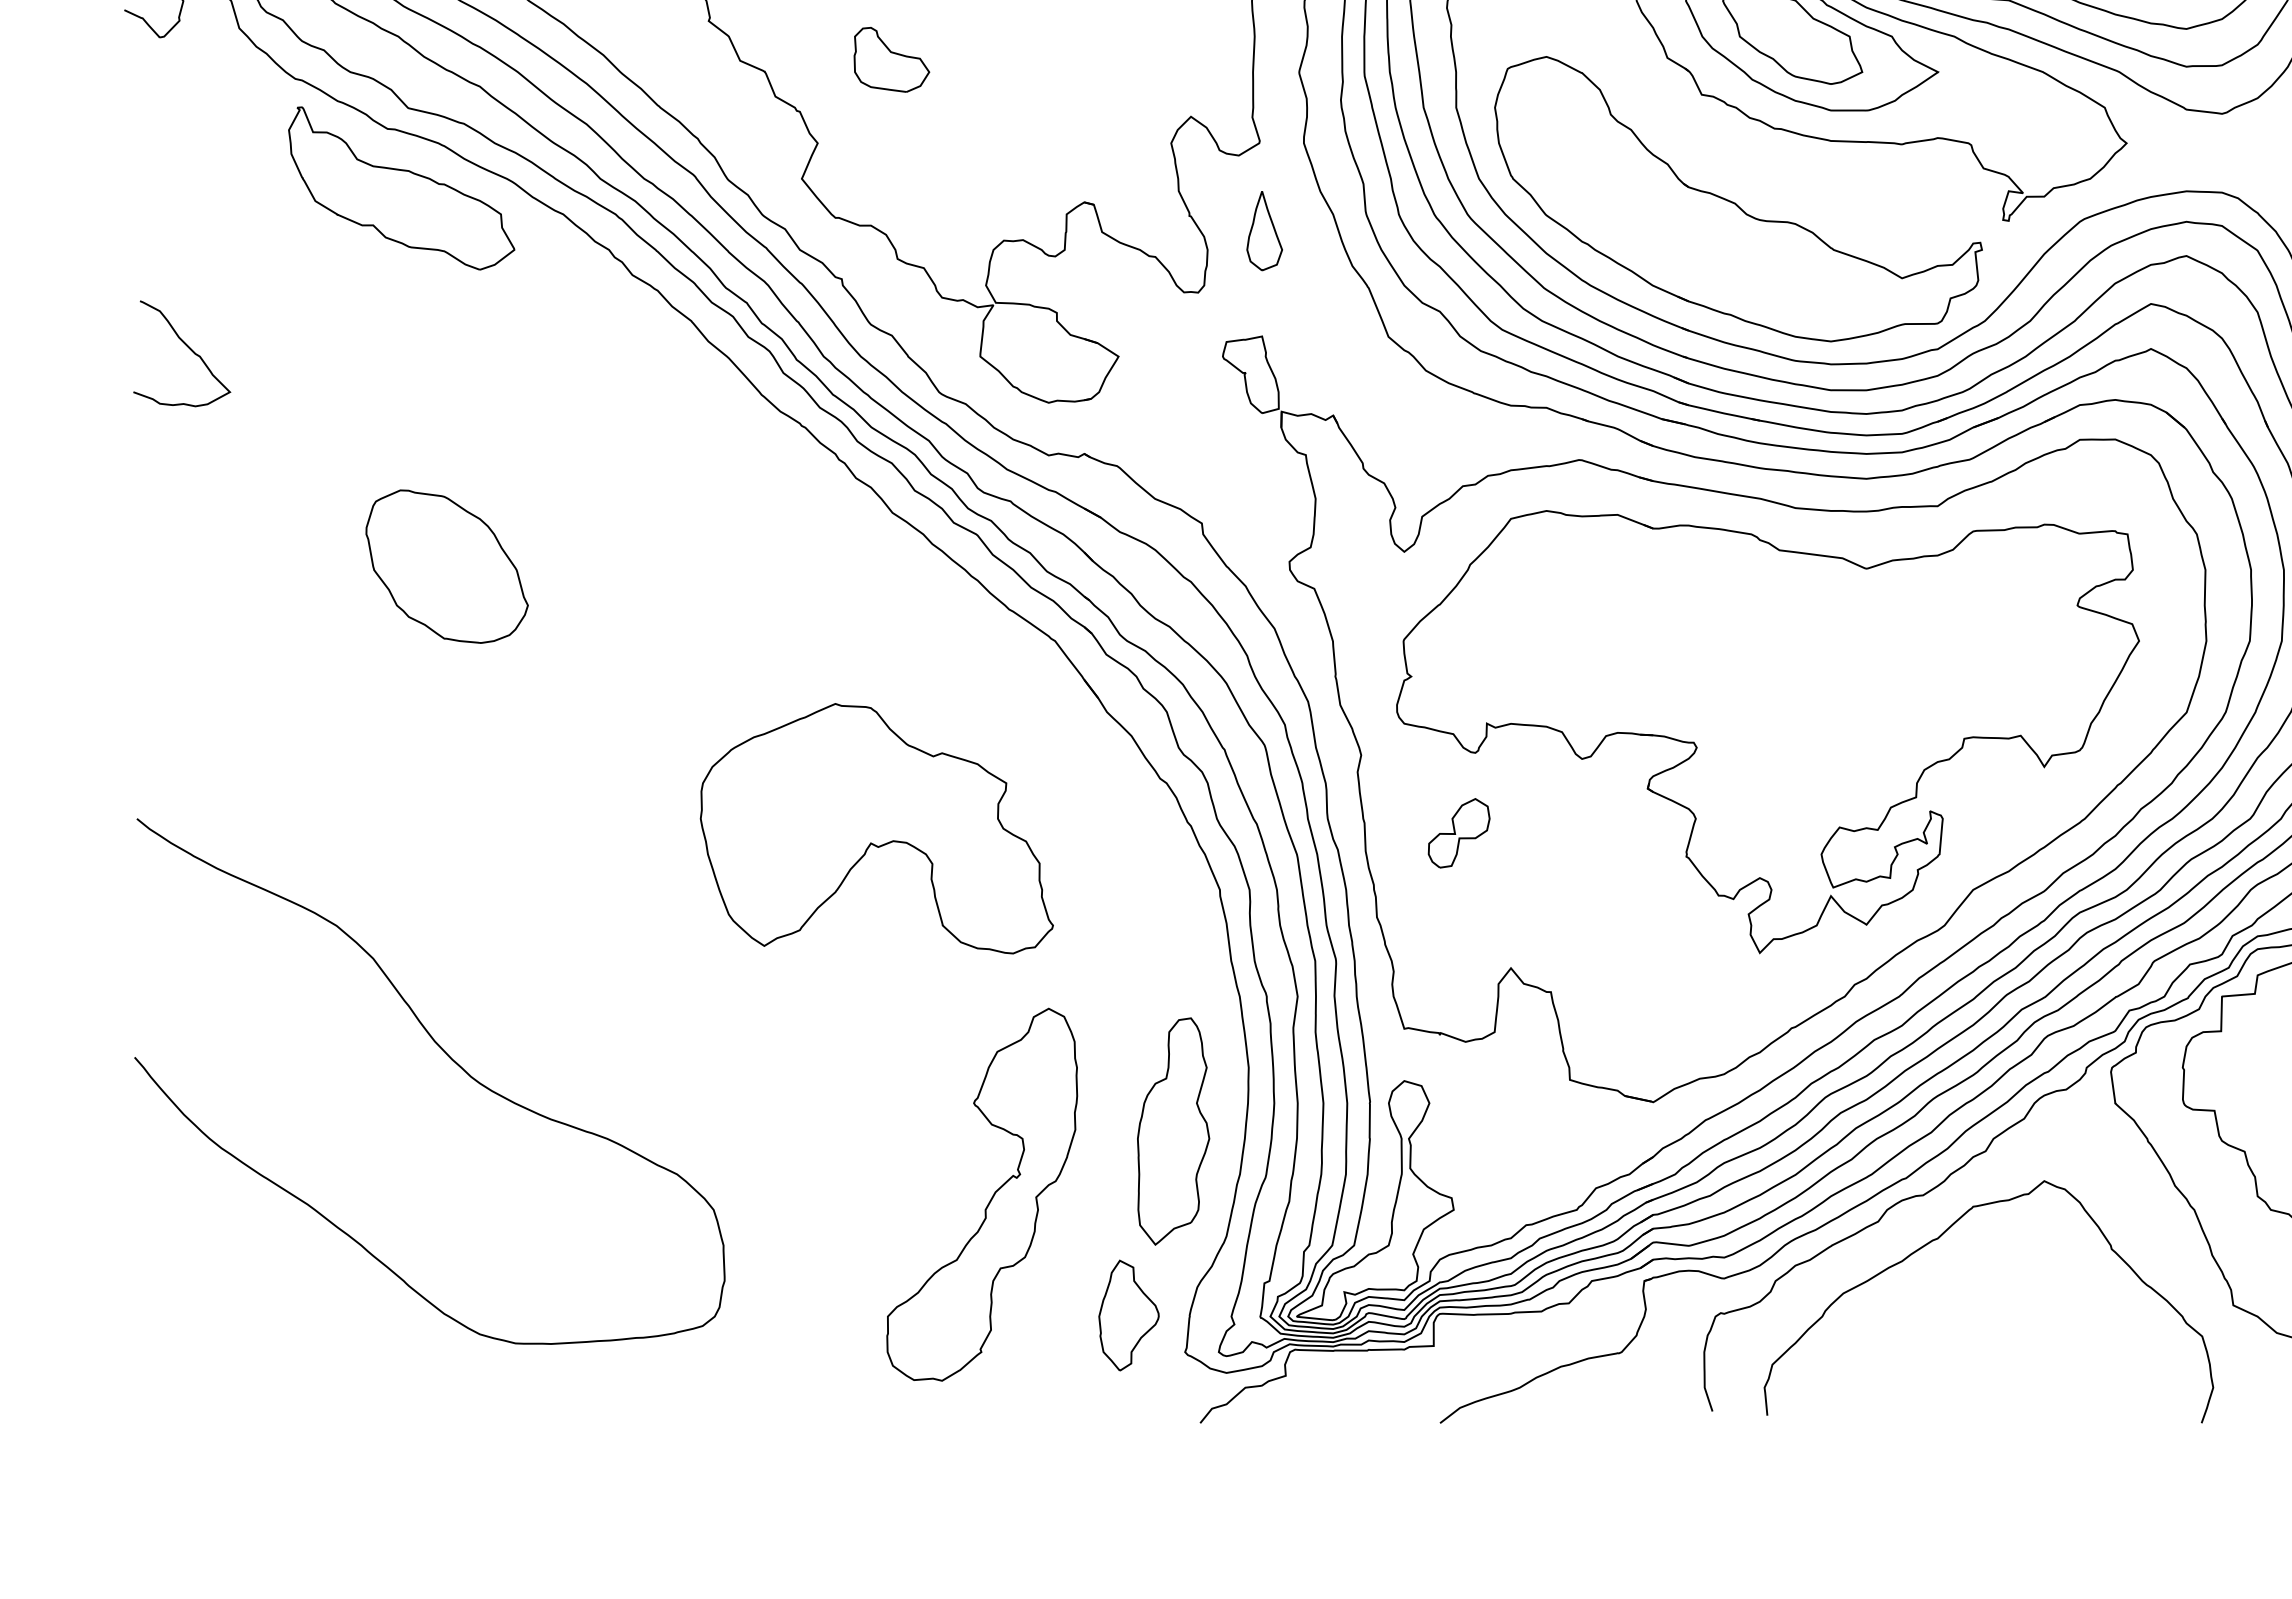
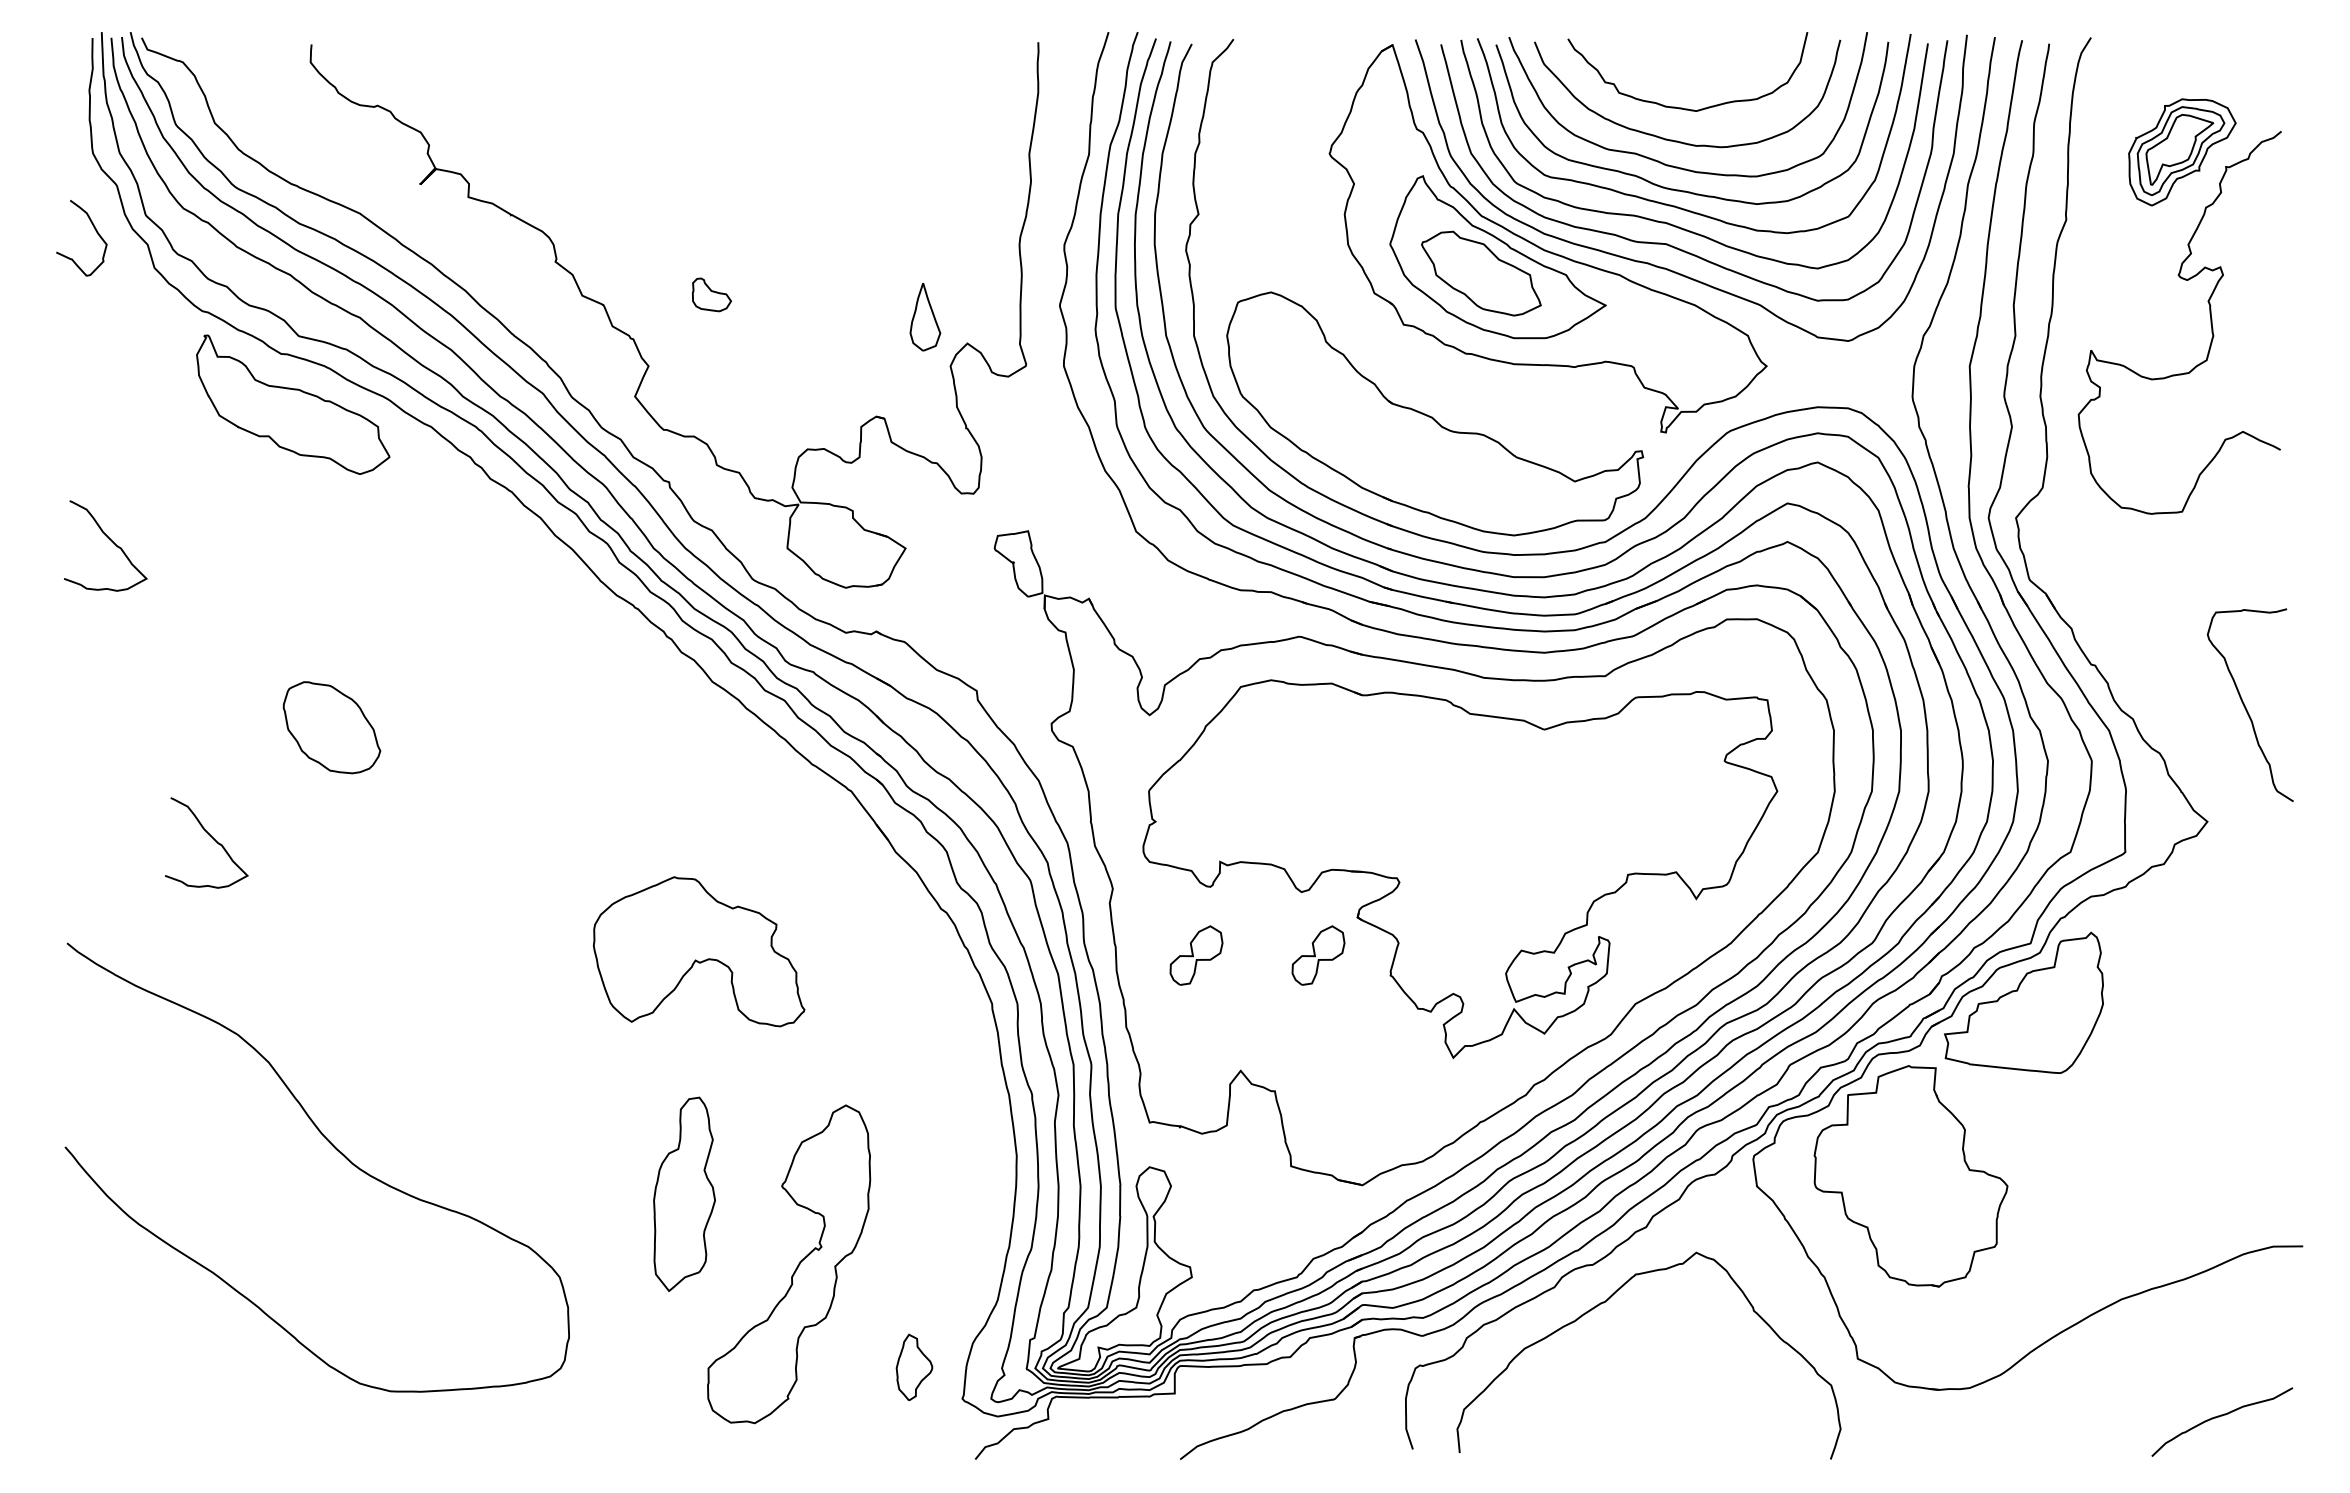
part: (891, 59) -> (711, 294), size x0.6
part: (1264, 231) -> (925, 317), moved
part: (446, 566) -> (331, 727), size x0.7
curve: (306, 695) -> (211, 837), added
part: (876, 828) -> (698, 951), size x0.7
part: (1601, 833) -> (1318, 955), added
part: (1173, 1130) -> (684, 1193), moved
part: (1129, 1315) -> (914, 1367), size x0.7

